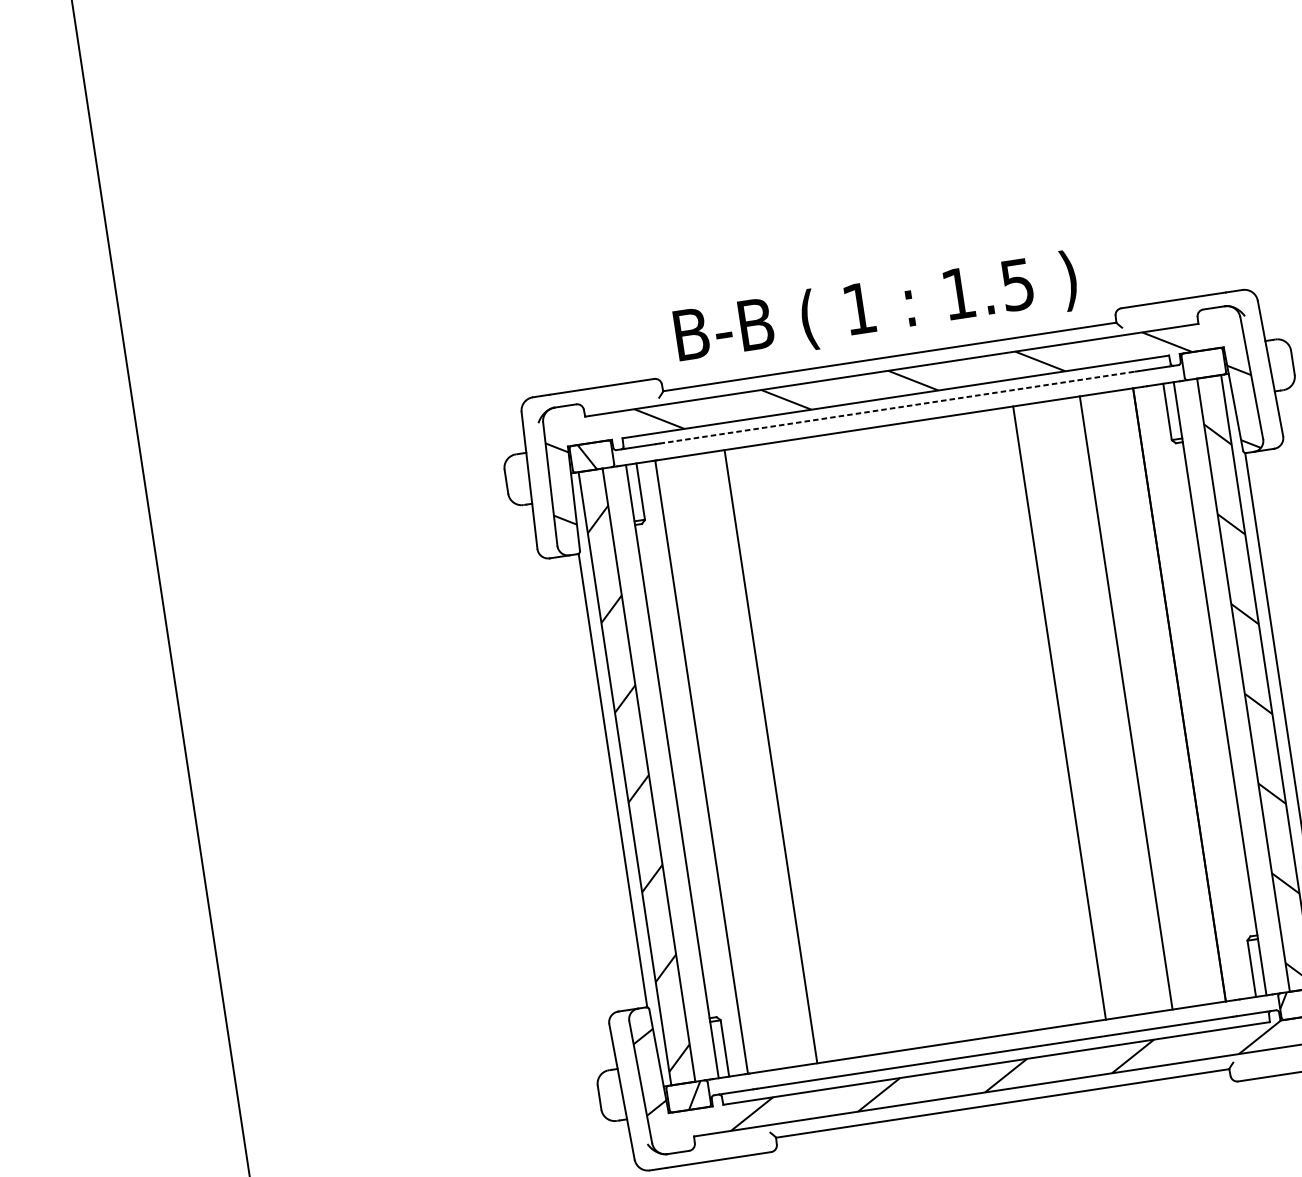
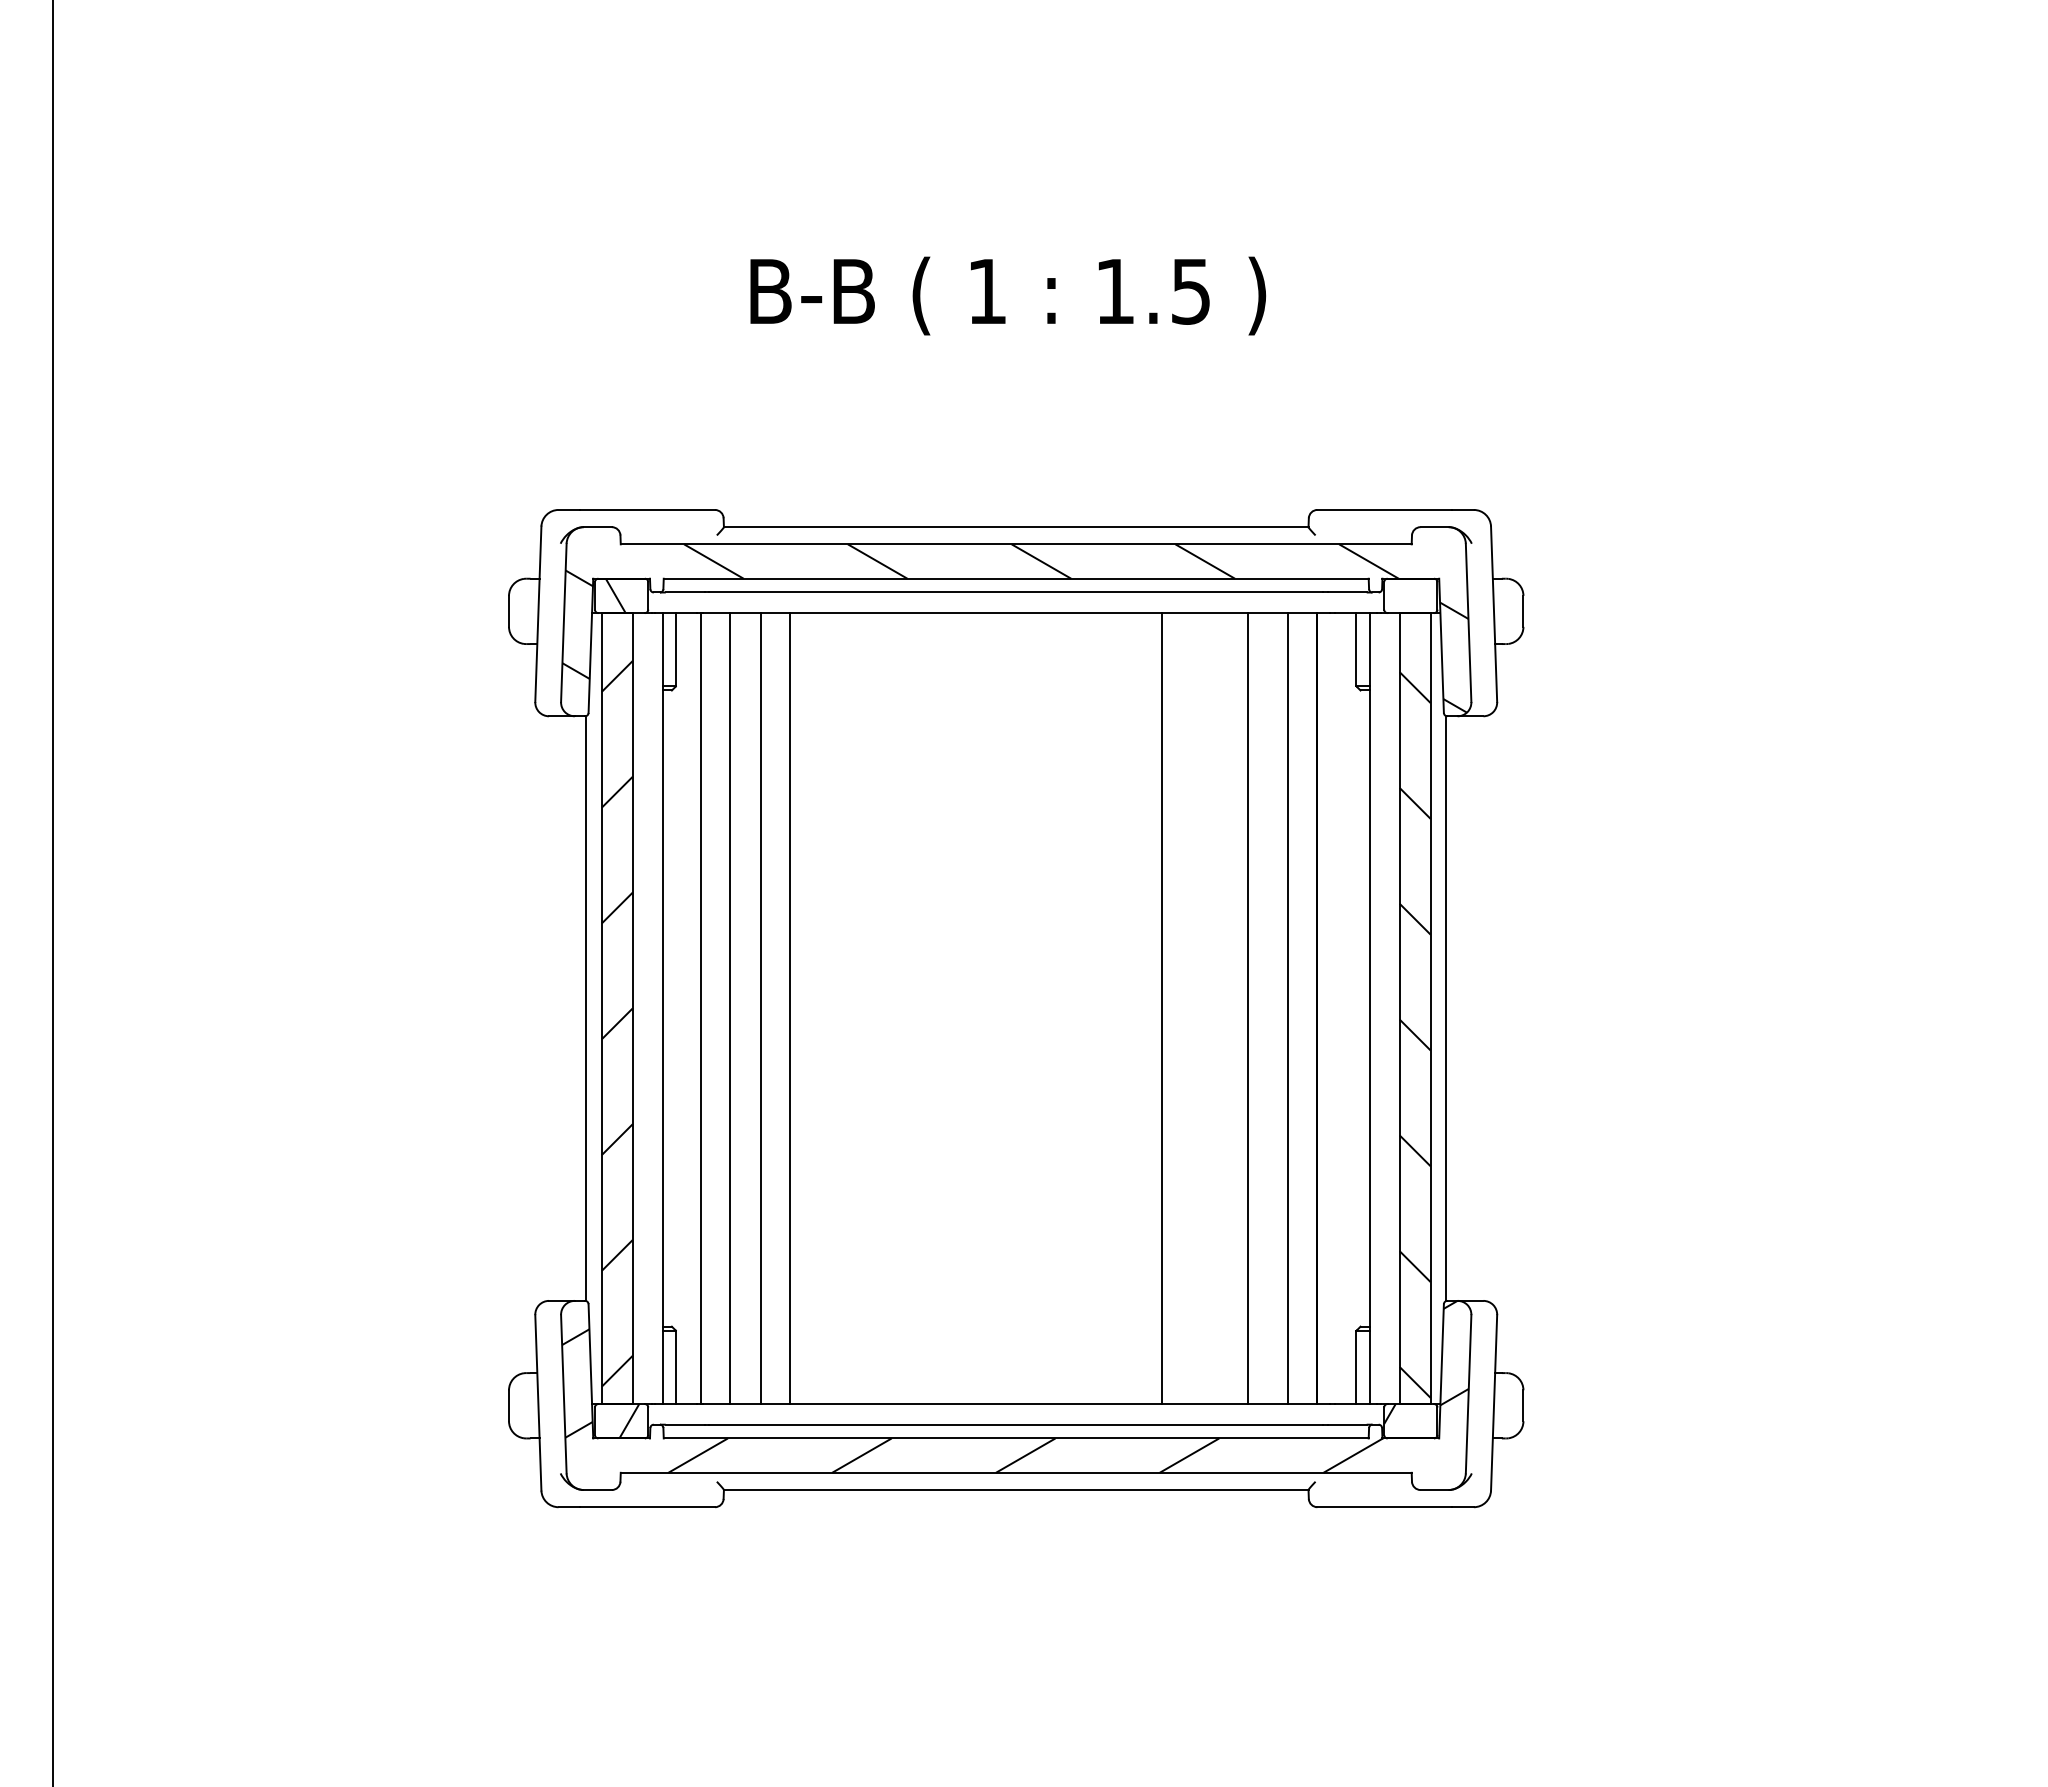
text: (876, 309) -> (1008, 295), moved
line: (897, 407) -> (1016, 592), dashed -> solid
line: (1156, 698) -> (1287, 1008), added
line: (747, 760) -> (760, 1008), added
line: (723, 763) -> (729, 1008), added

